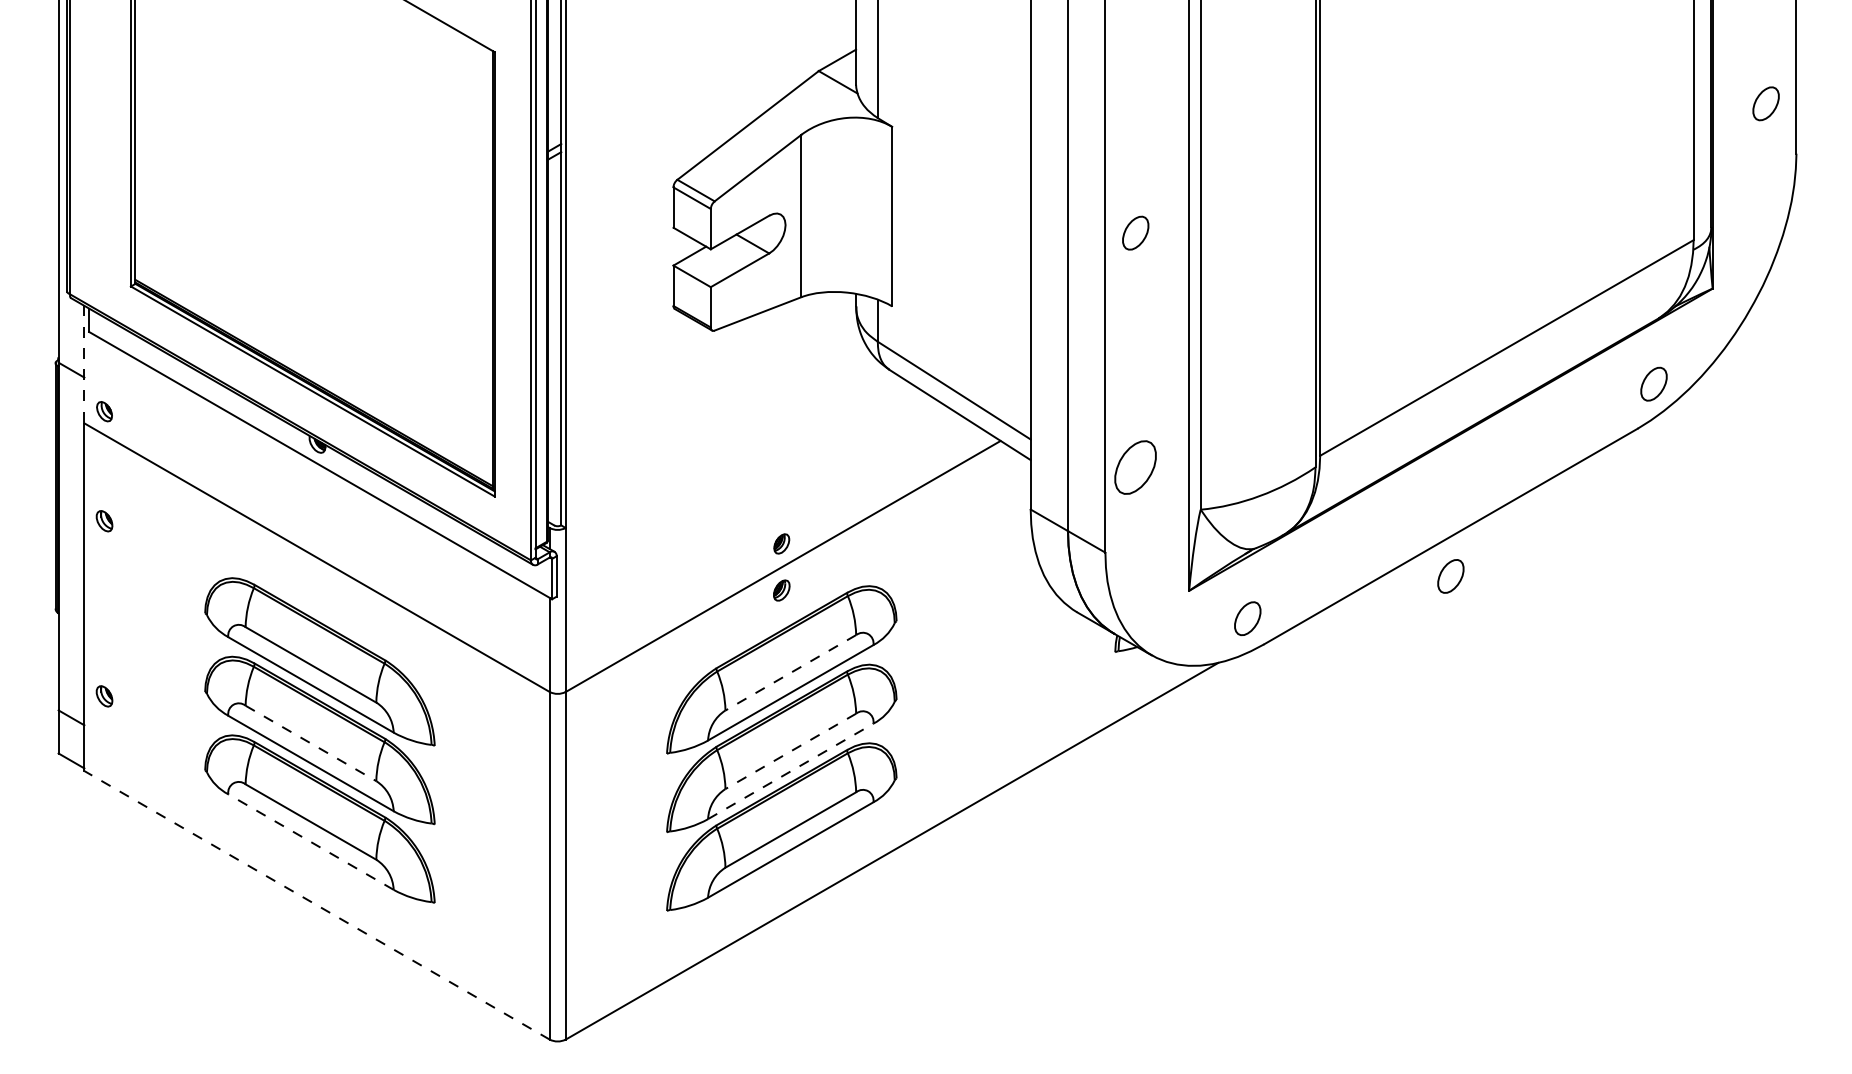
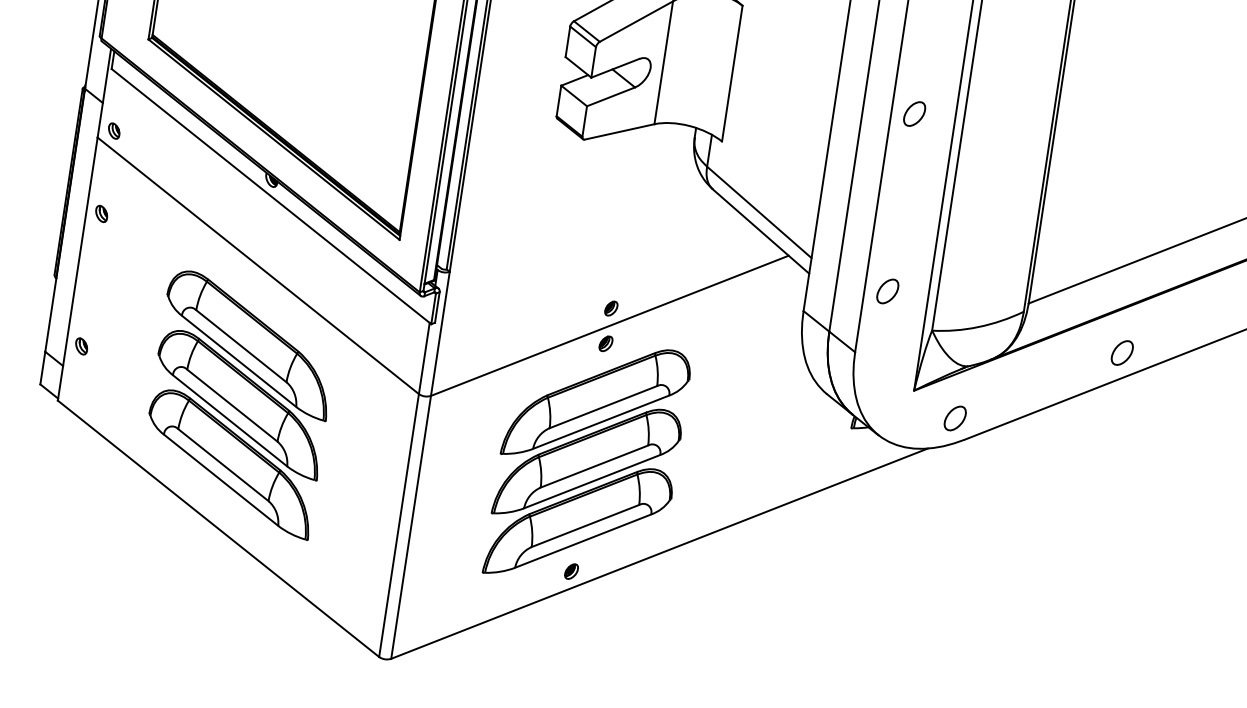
line: (84, 364) -> (104, 93), dashed -> solid
part: (1135, 467) -> (887, 291), size x0.62
part: (1450, 576) -> (1122, 353), moved
line: (790, 672) -> (603, 406), dashed -> solid
line: (311, 743) -> (232, 405), dashed -> solid
line: (790, 751) -> (594, 466), dashed -> solid
line: (791, 771) -> (592, 481), dashed -> solid
line: (310, 841) -> (220, 479), dashed -> solid
part: (781, 891) -> (571, 571), added
line: (317, 905) -> (218, 528), dashed -> solid

